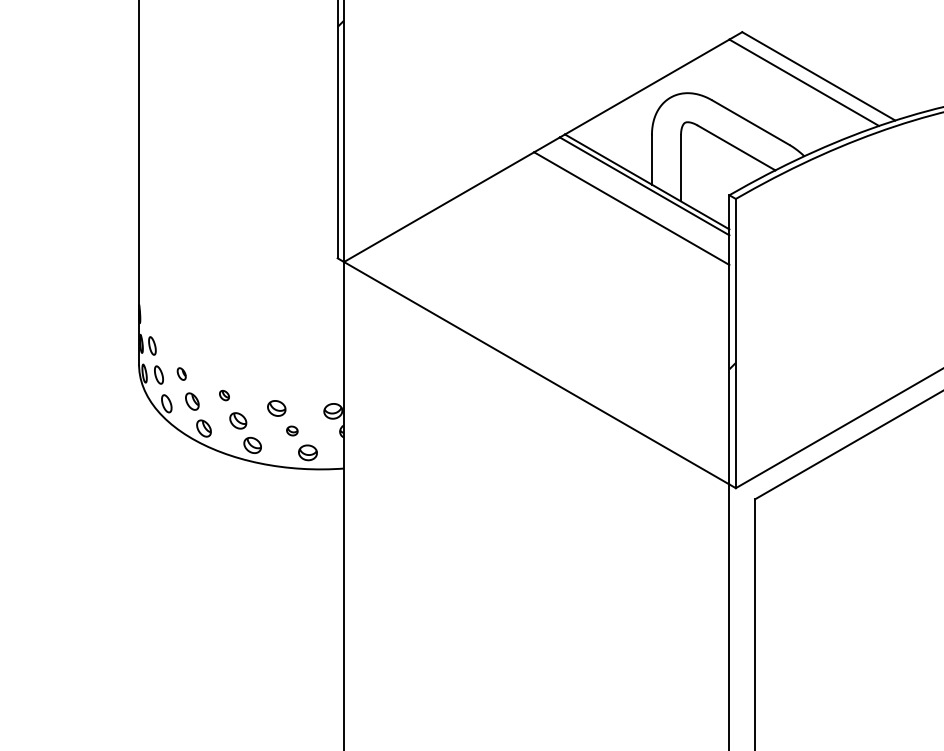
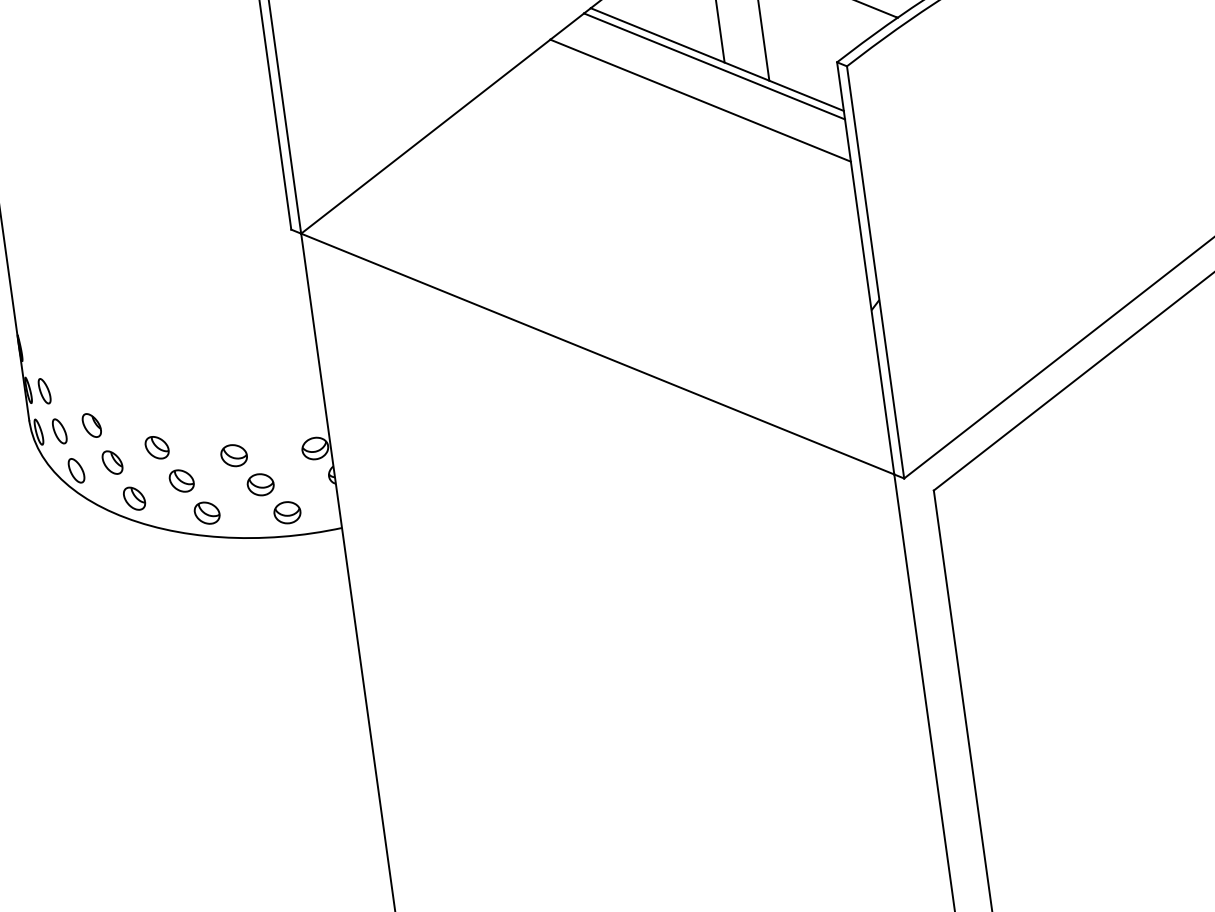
part: (181, 373) -> (91, 424), size x1.43
part: (224, 395) -> (157, 447), size x1.67
part: (292, 430) -> (260, 483), size x1.67

